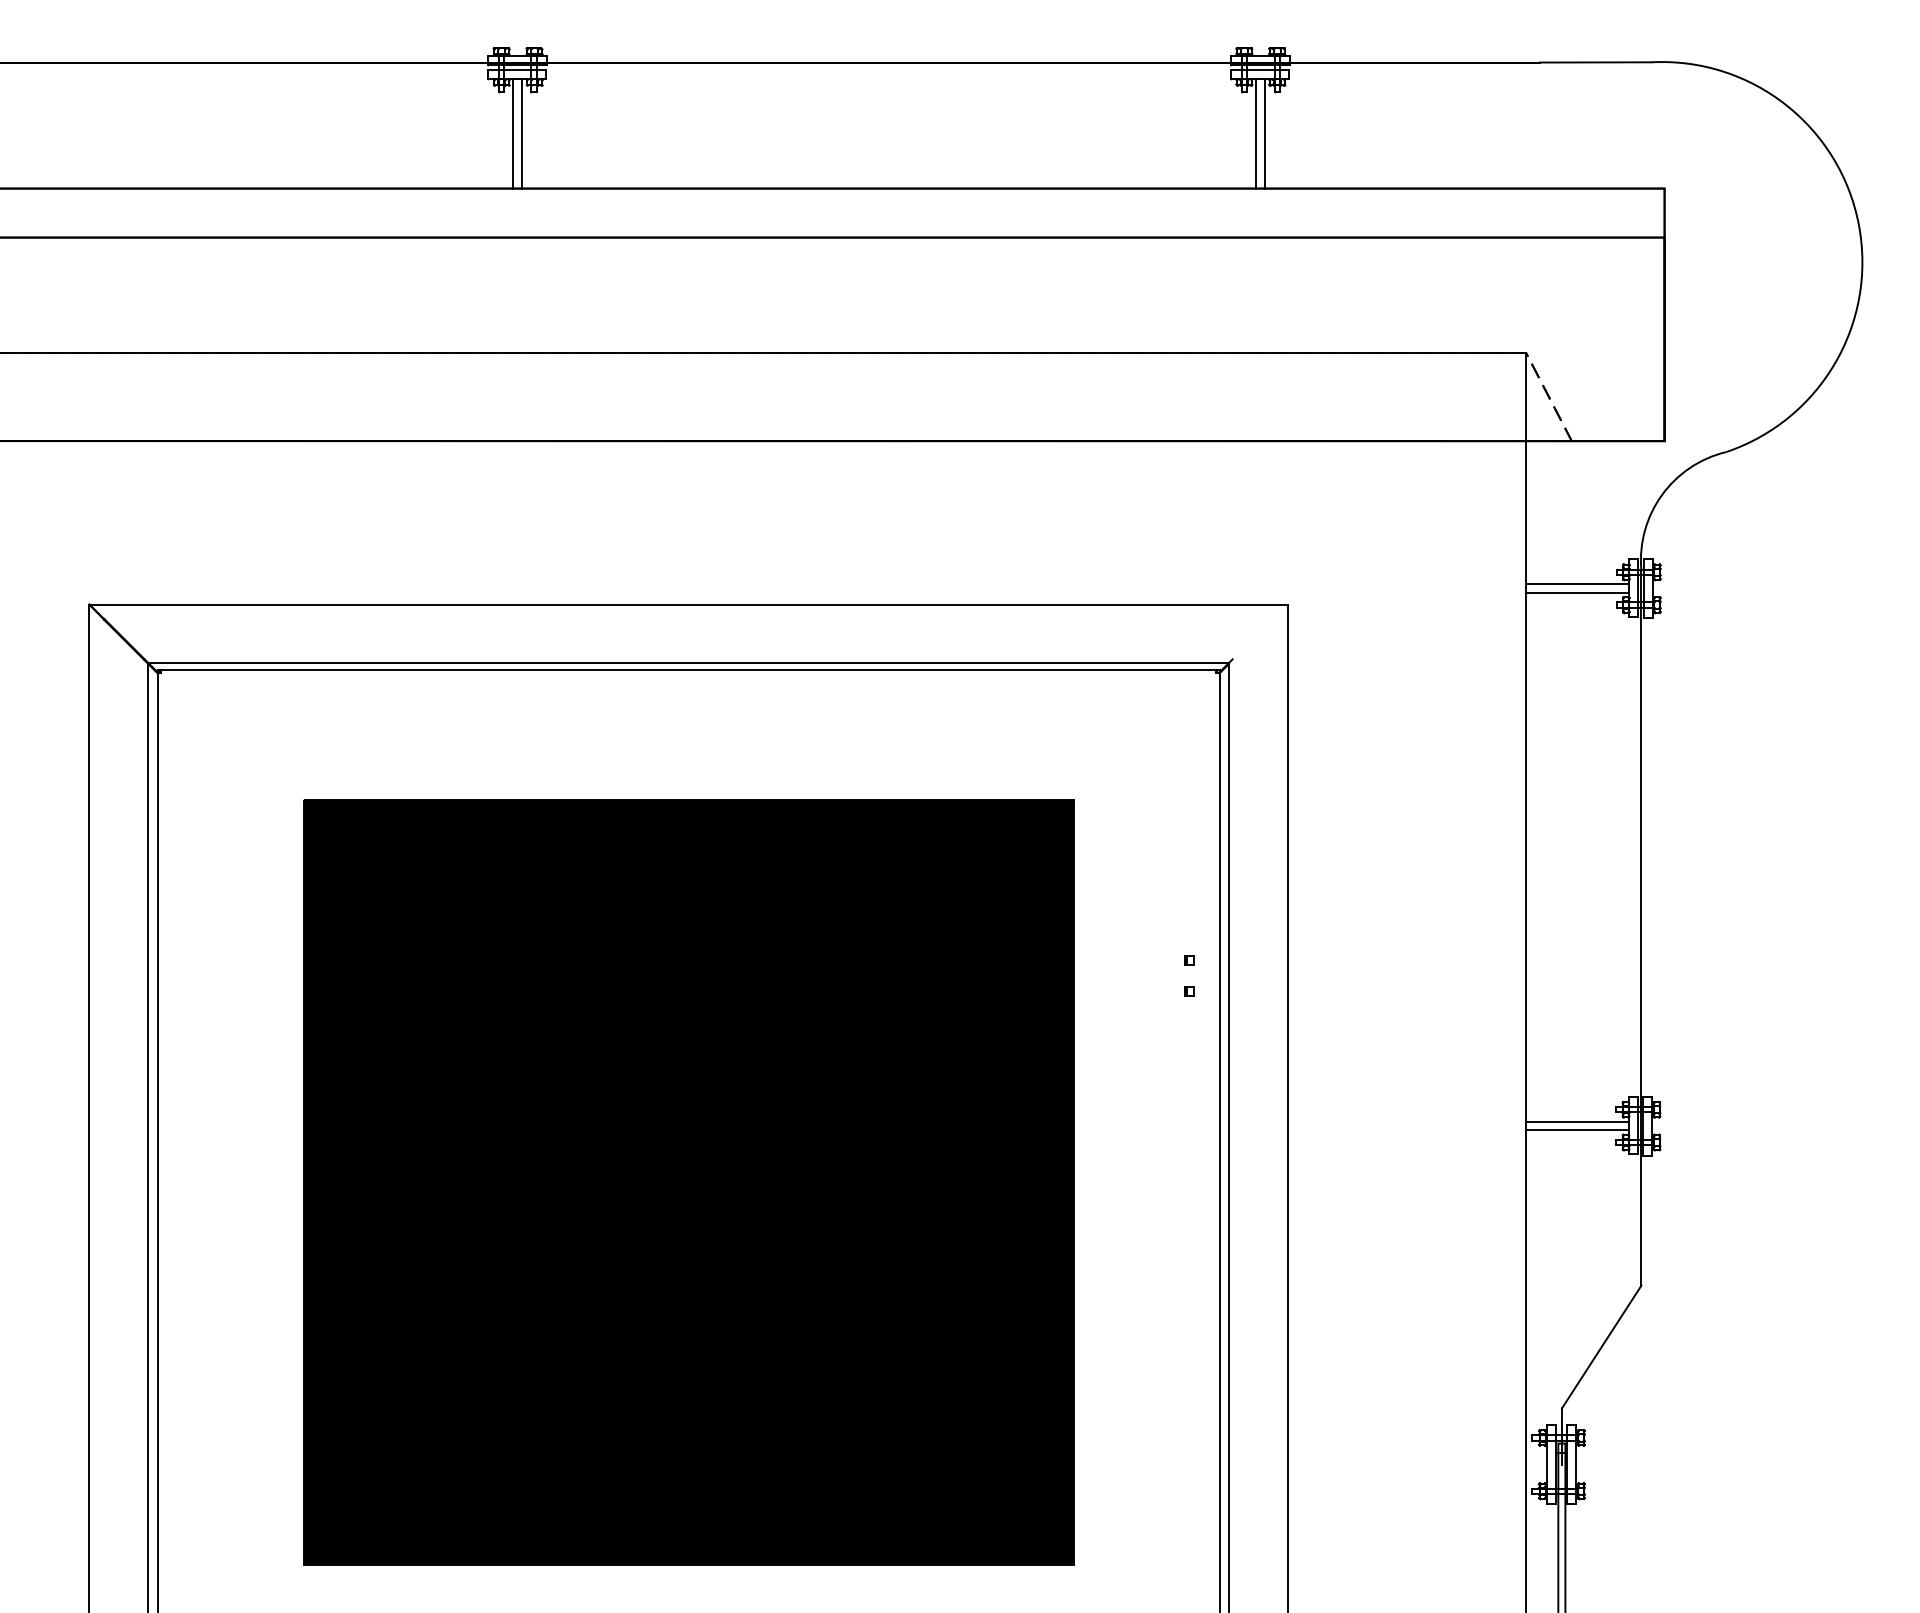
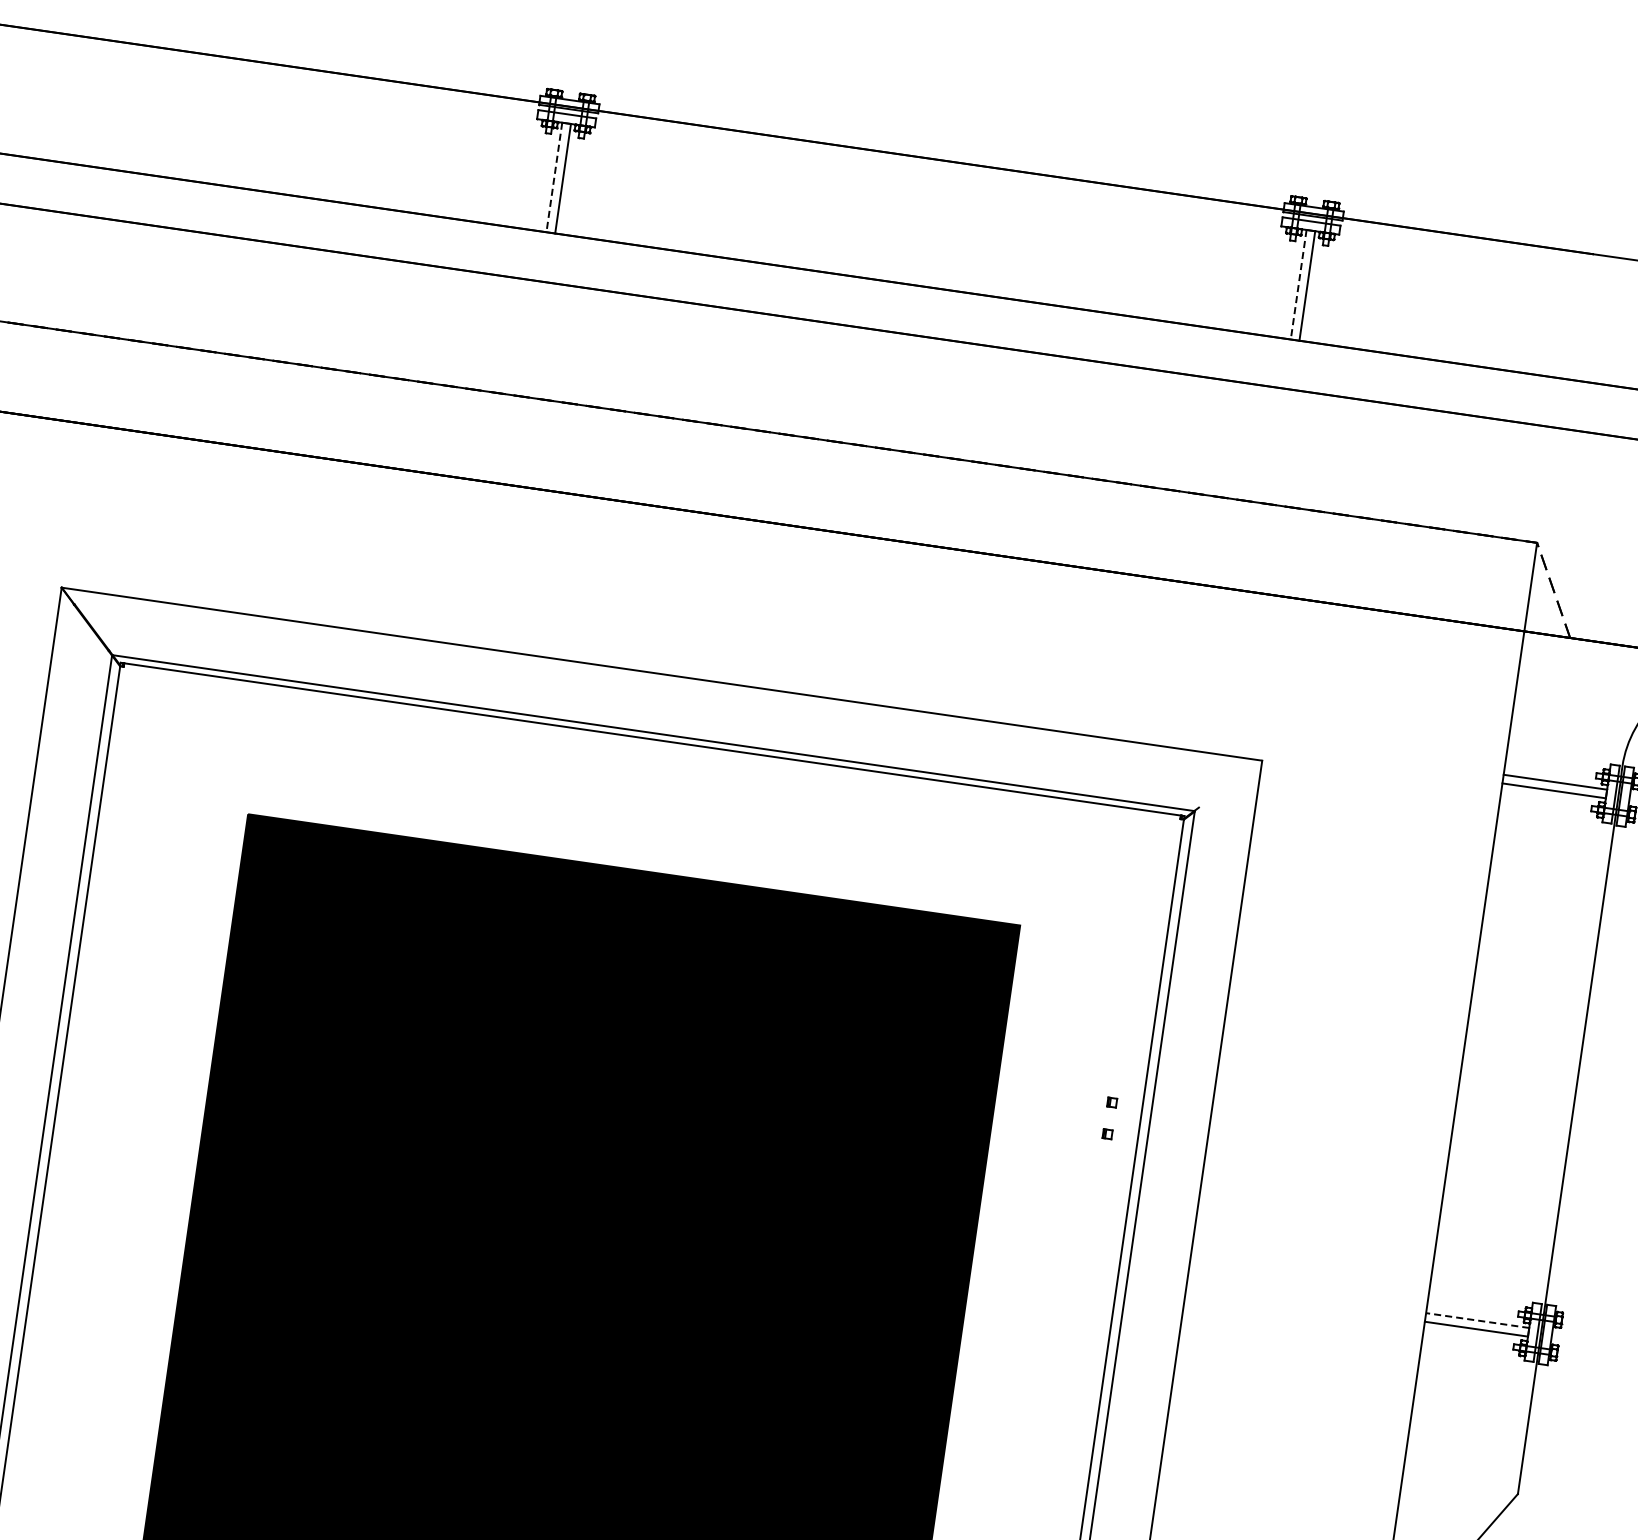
line: (513, 133) -> (554, 177), solid -> dashed
line: (1256, 133) -> (1298, 284), solid -> dashed
line: (1577, 1121) -> (1477, 1320), solid -> dashed

